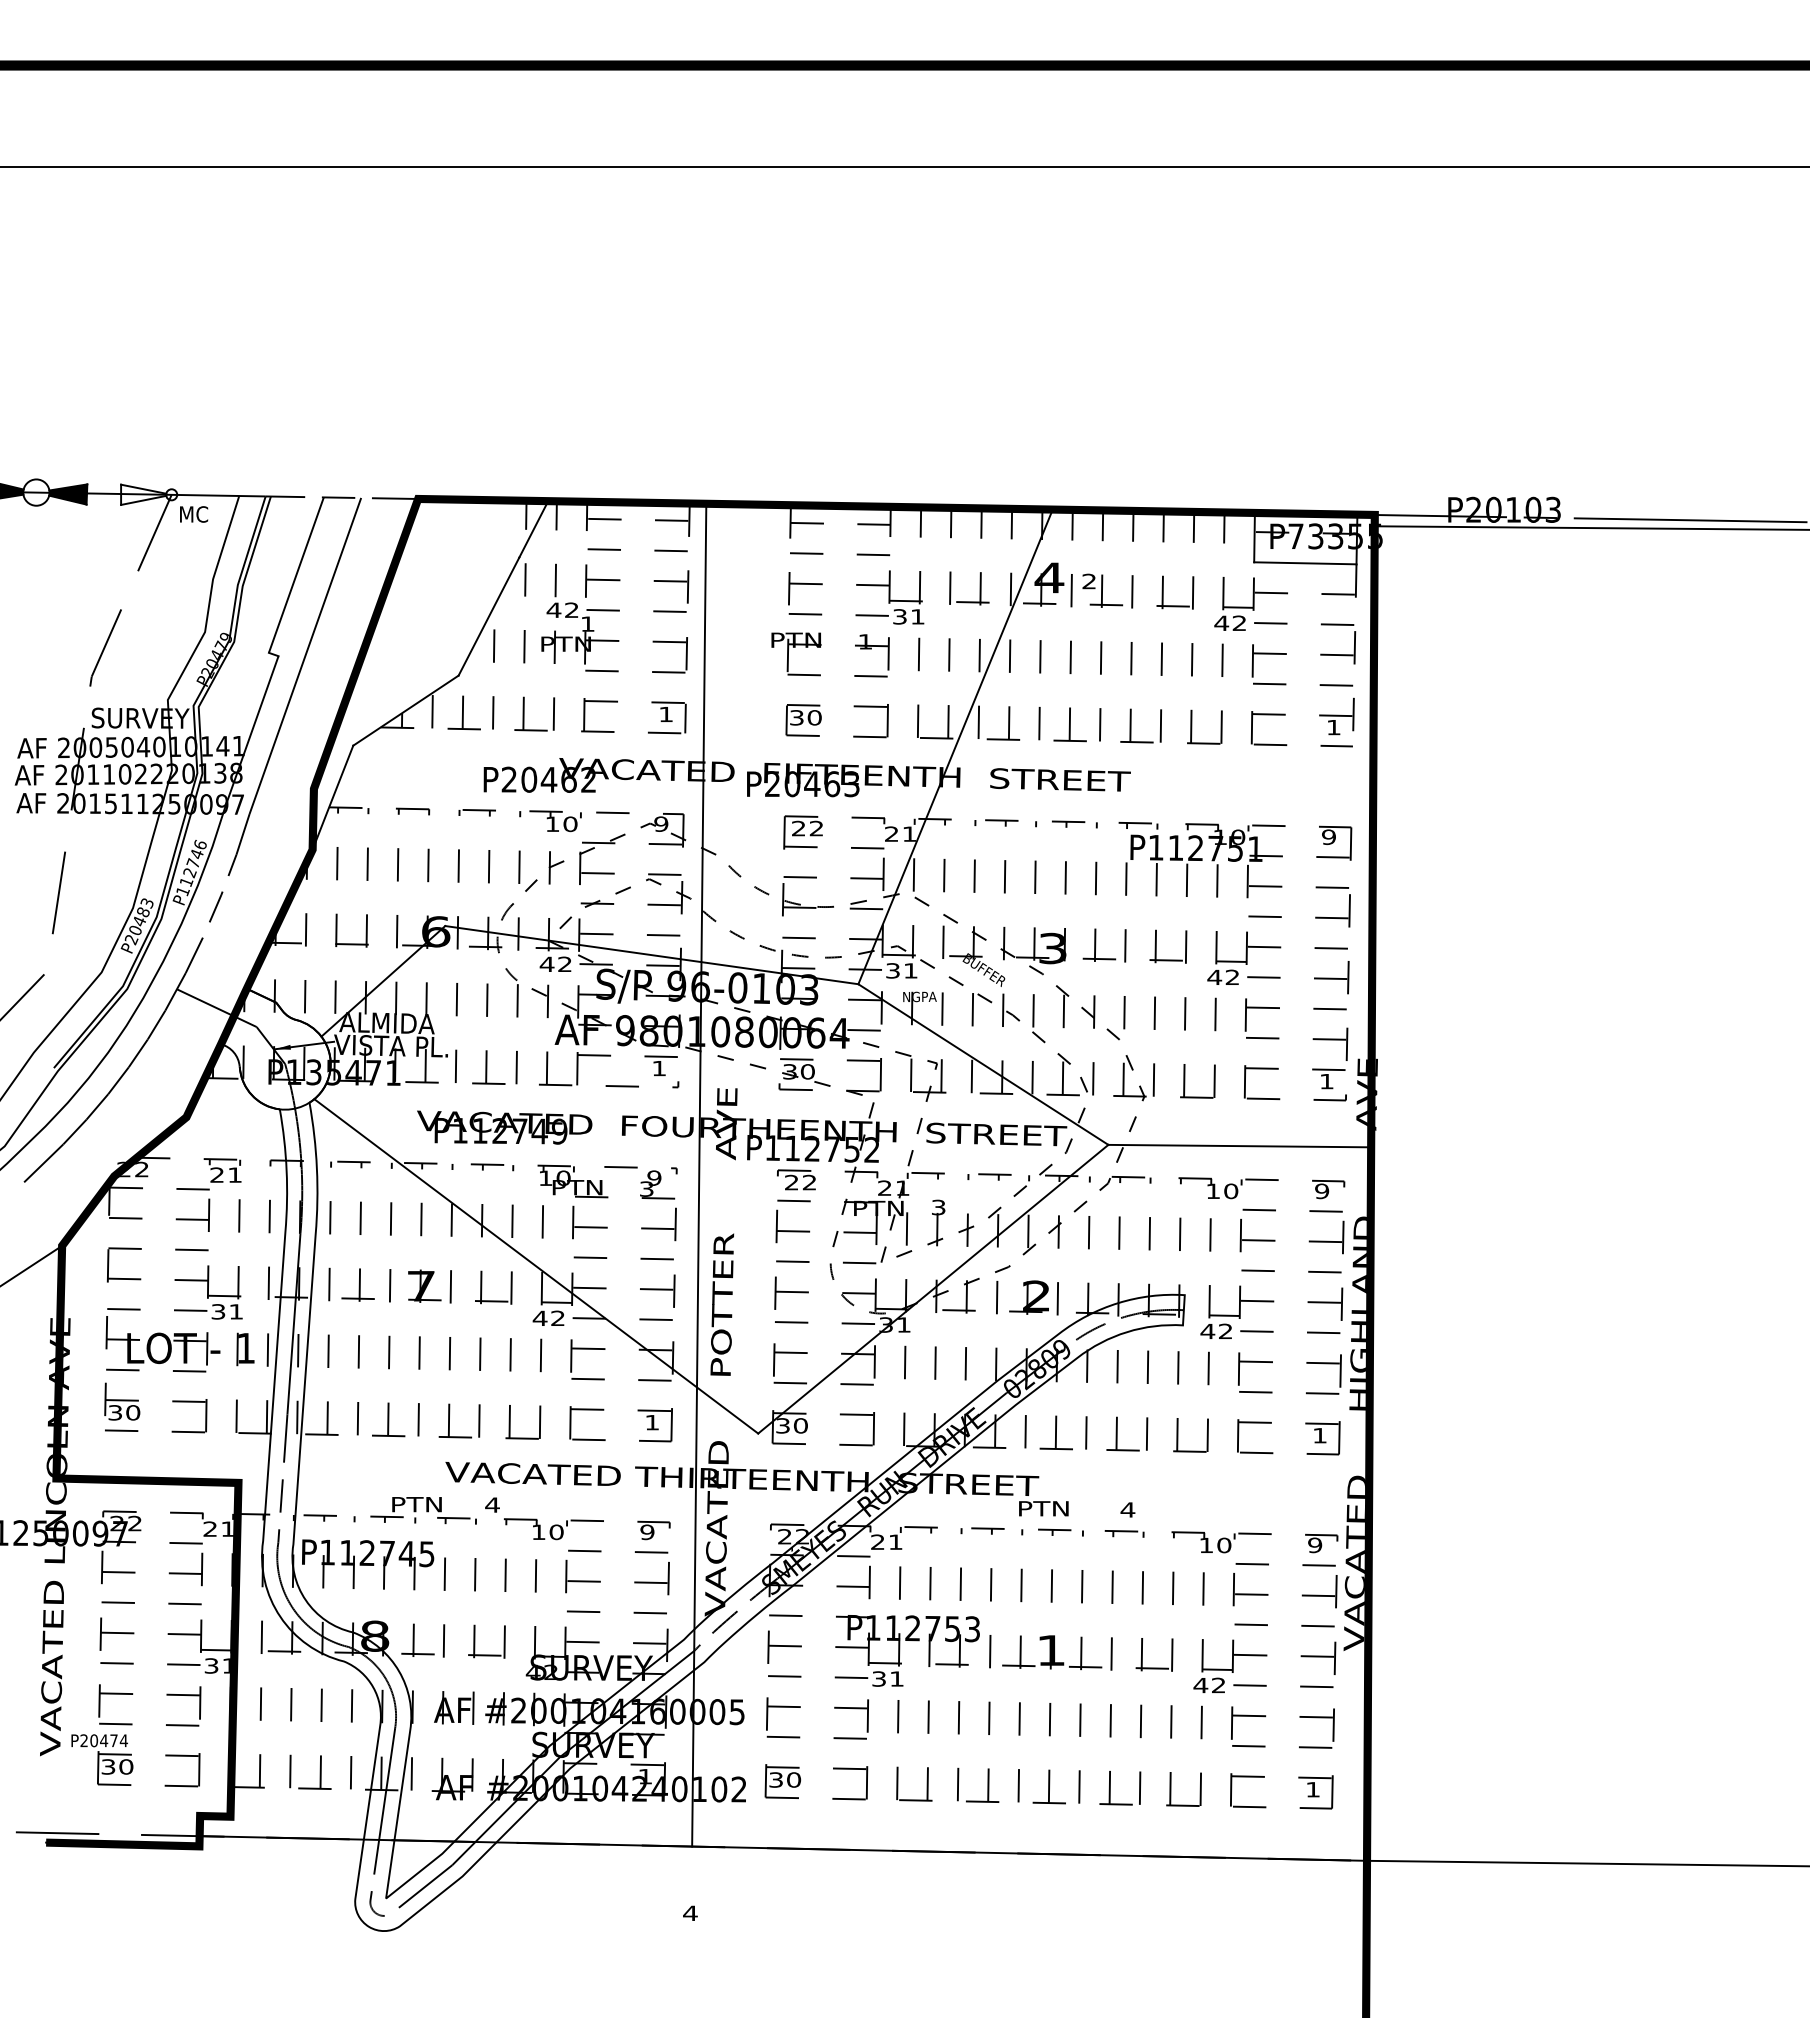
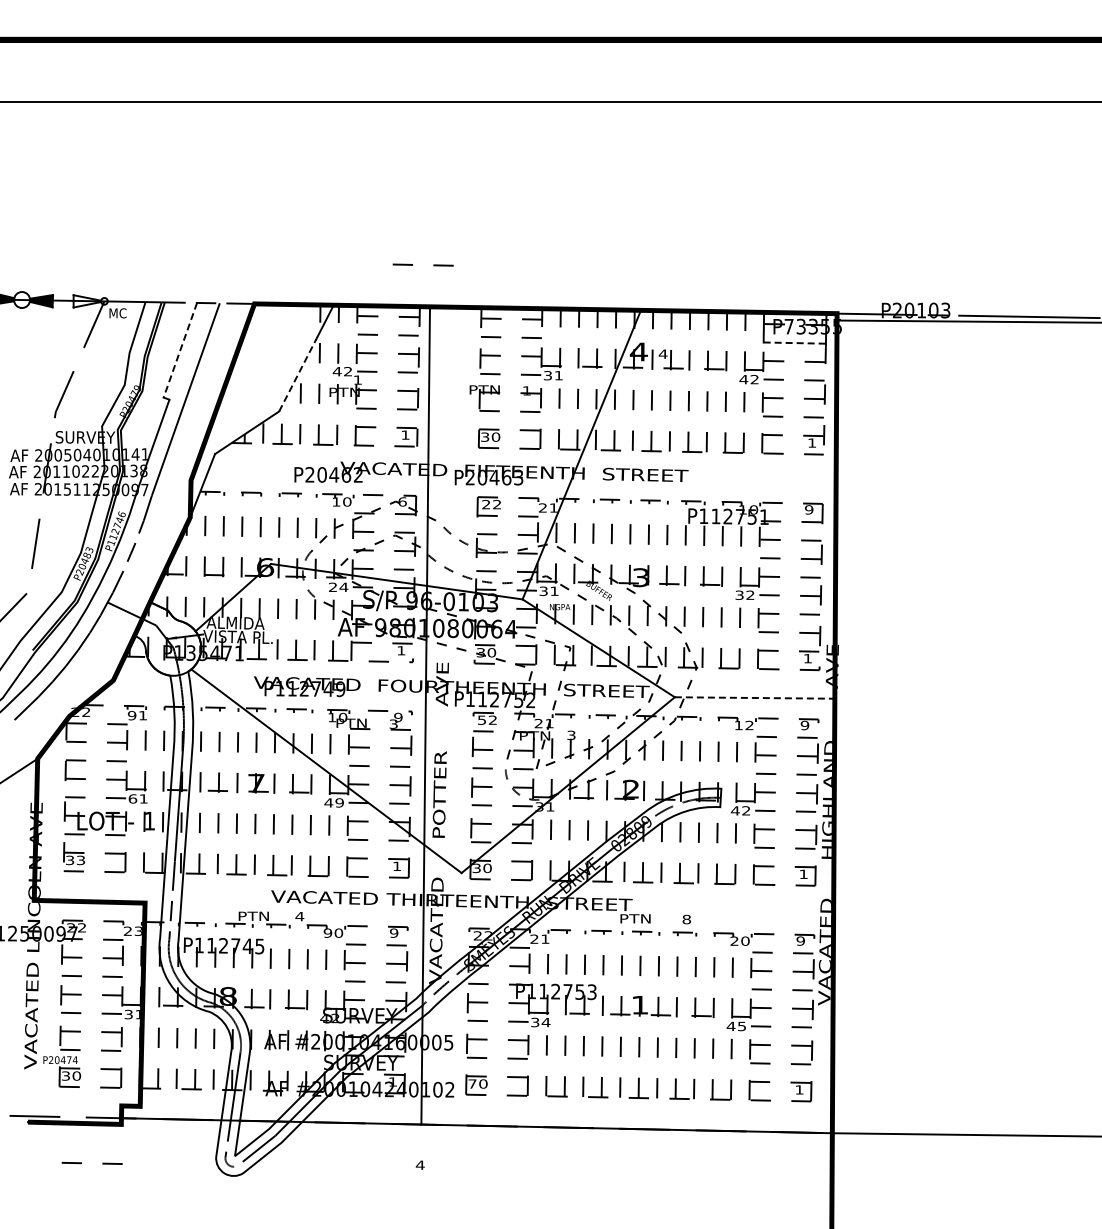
line: (677, 434) -> (412, 264), added
line: (1306, 563) -> (795, 343), solid -> dashed
line: (296, 575) -> (180, 350), solid -> dashed
text: (1088, 580) -> (662, 353), 2 -> 4
line: (488, 616) -> (297, 375), solid -> dashed
text: (661, 823) -> (402, 501), 9 -> 6
text: (556, 963) -> (338, 586), 42 -> 24
text: (1214, 976) -> (739, 594), 42 -> 32
line: (1240, 1146) -> (755, 698), solid -> dashed
text: (216, 1174) -> (131, 715), 21 -> 91
text: (790, 1181) -> (481, 719), 22 -> 52
text: (1230, 1191) -> (749, 725), 10 -> 12
text: (217, 1311) -> (132, 798), 31 -> 61
text: (557, 1317) -> (339, 802), 42 -> 49
text: (132, 1412) -> (80, 860), 30 -> 33
text: (1127, 1509) -> (686, 919), 4 -> 8
text: (225, 1527) -> (137, 930), 21 -> 23
text: (537, 1531) -> (327, 932), 10 -> 90
text: (1206, 1544) -> (734, 940), 10 -> 20
text: (895, 1678) -> (545, 1022), 31 -> 34
text: (1217, 1685) -> (741, 1026), 42 -> 45
text: (776, 1779) -> (472, 1083), 30 -> 70
line: (134, 1908) -> (81, 1162), added

